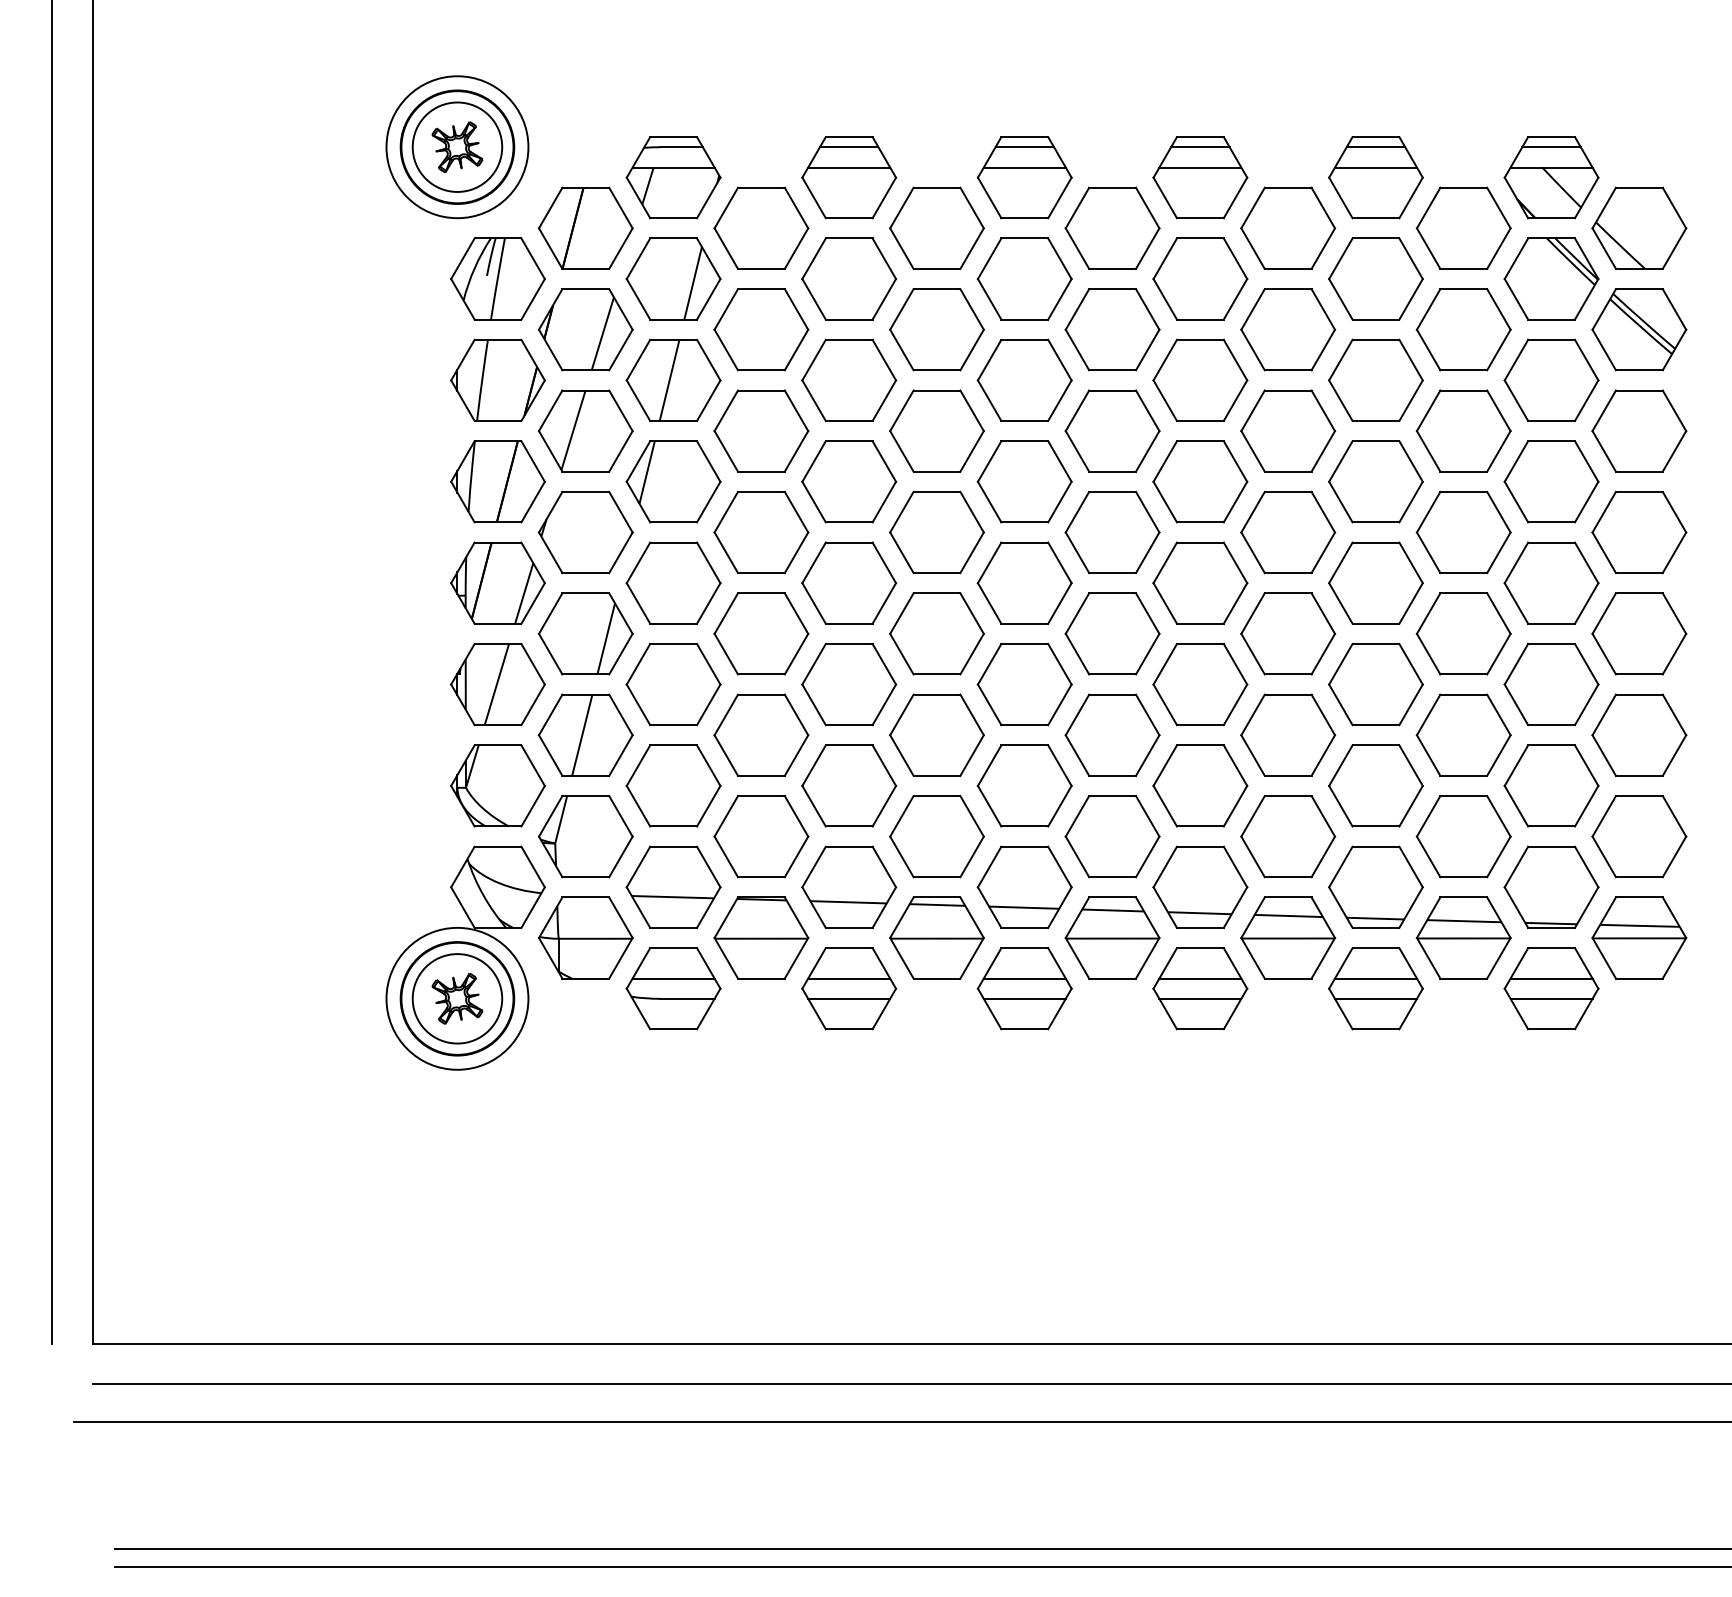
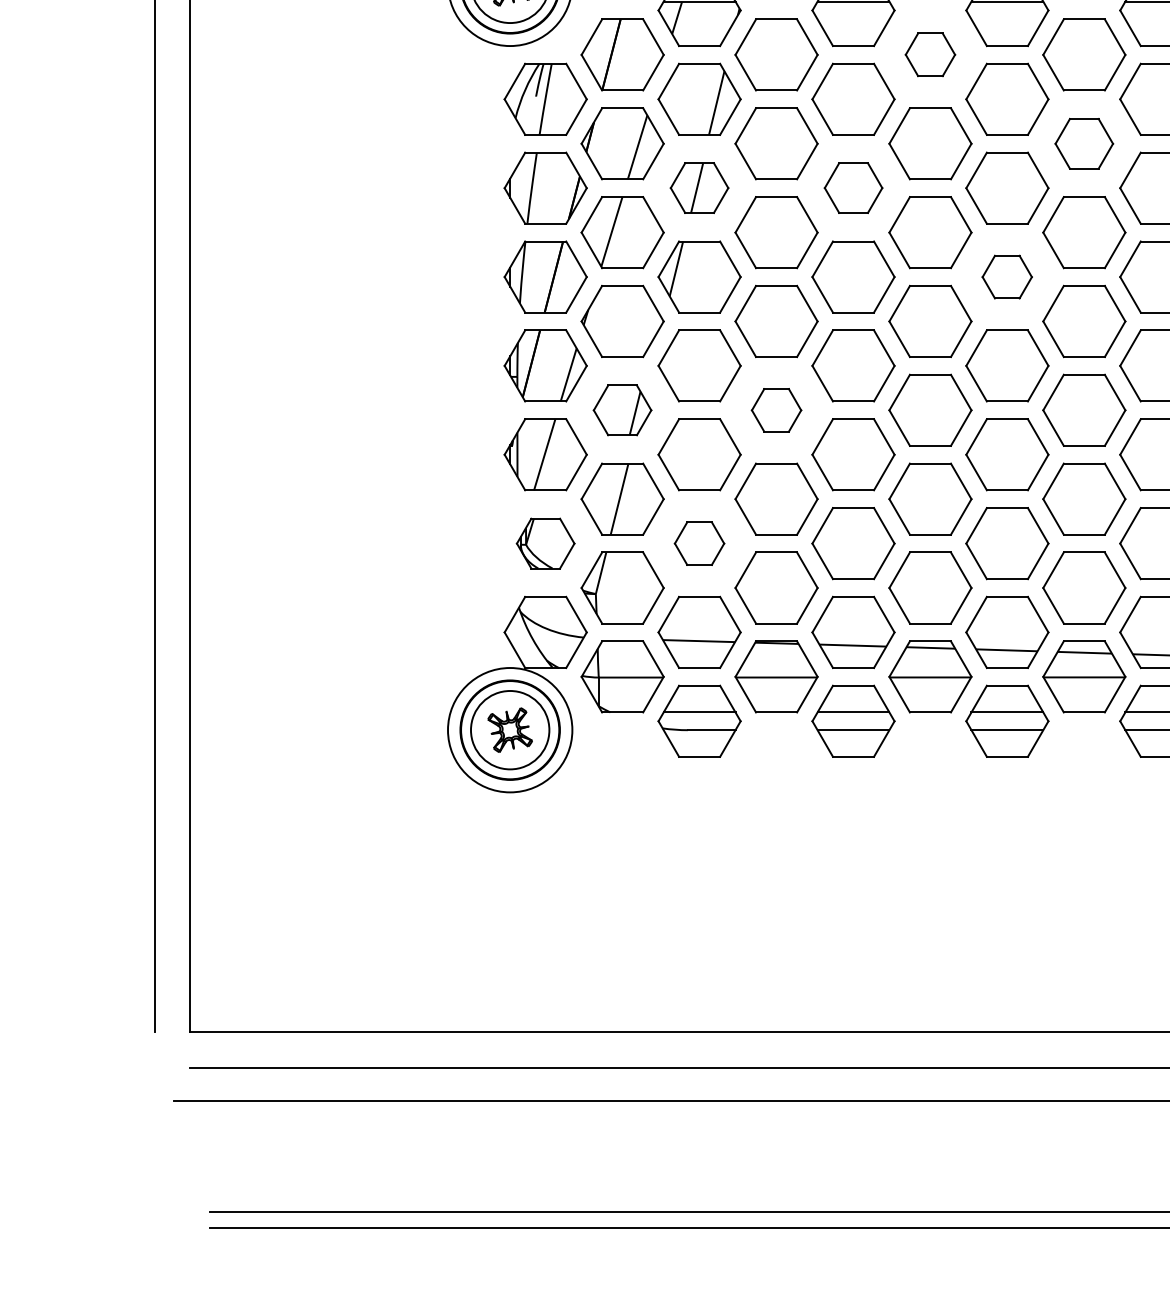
part: (936, 227) -> (930, 54), size x0.6
part: (1112, 329) -> (1084, 143), size x0.7
part: (673, 379) -> (699, 187), size x0.7
part: (849, 379) -> (853, 187), size x0.7
part: (1024, 481) -> (1007, 276), size x0.6
part: (585, 633) -> (622, 410), size x0.7
part: (761, 633) -> (776, 410), size x0.6
part: (497, 785) -> (545, 543), size x0.7
part: (673, 785) -> (699, 543), size x0.6

